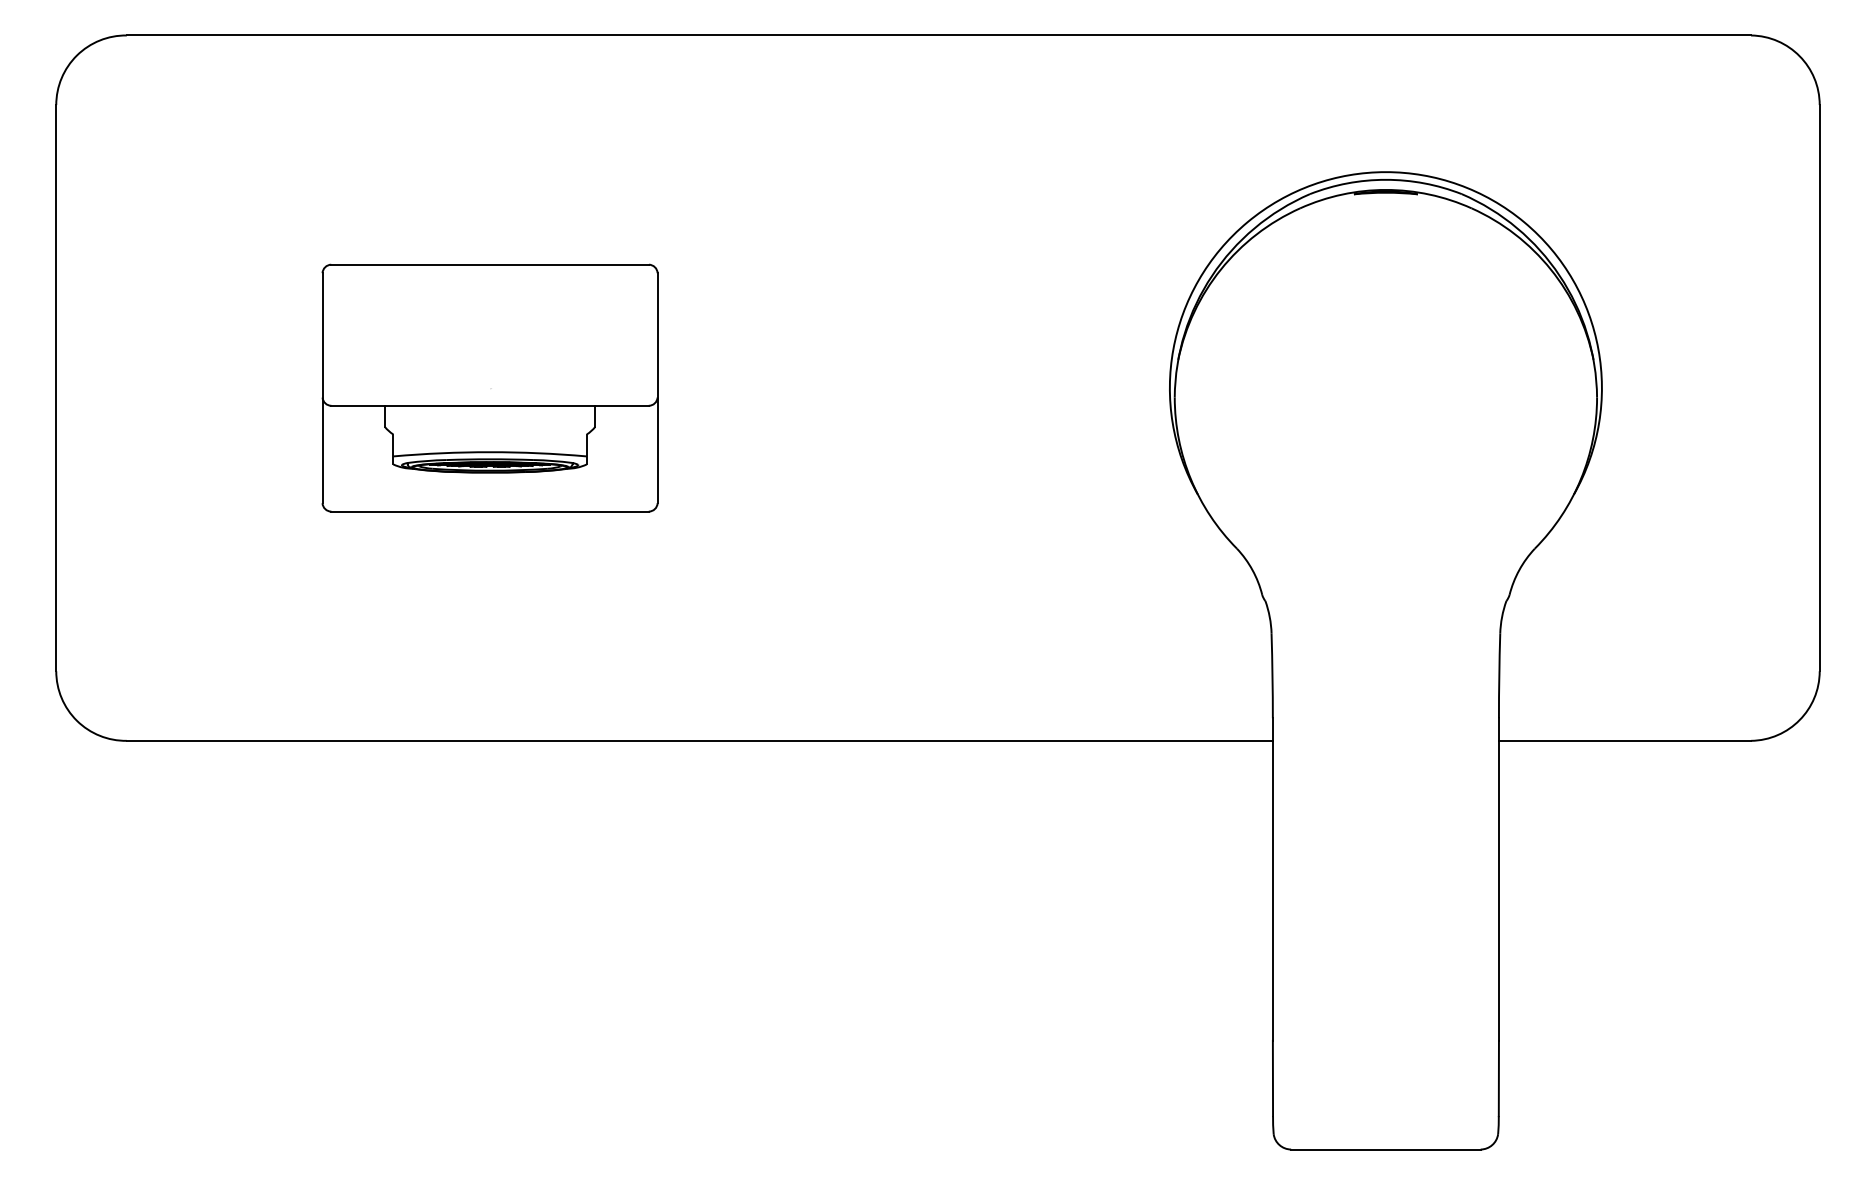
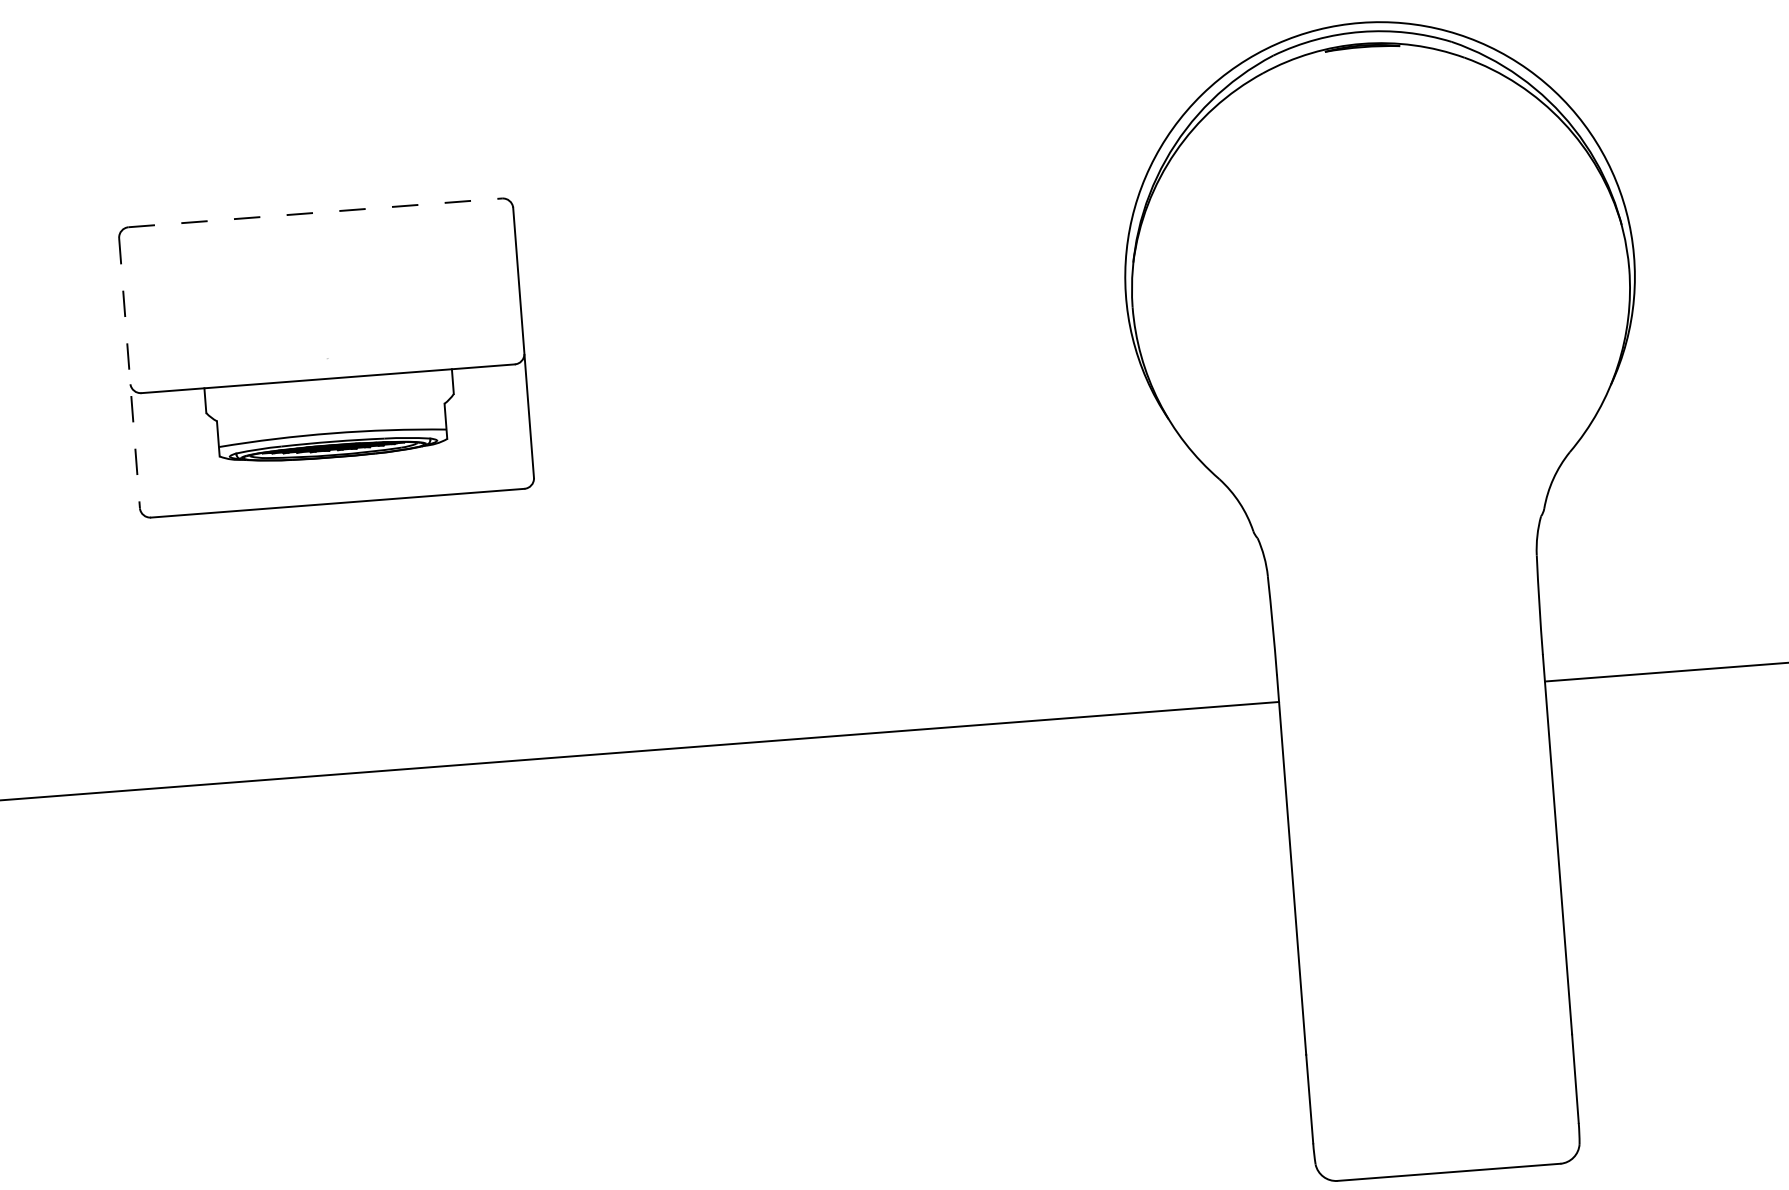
line: (490, 264) -> (315, 212), solid -> dashed
line: (322, 388) -> (129, 373), solid -> dashed

